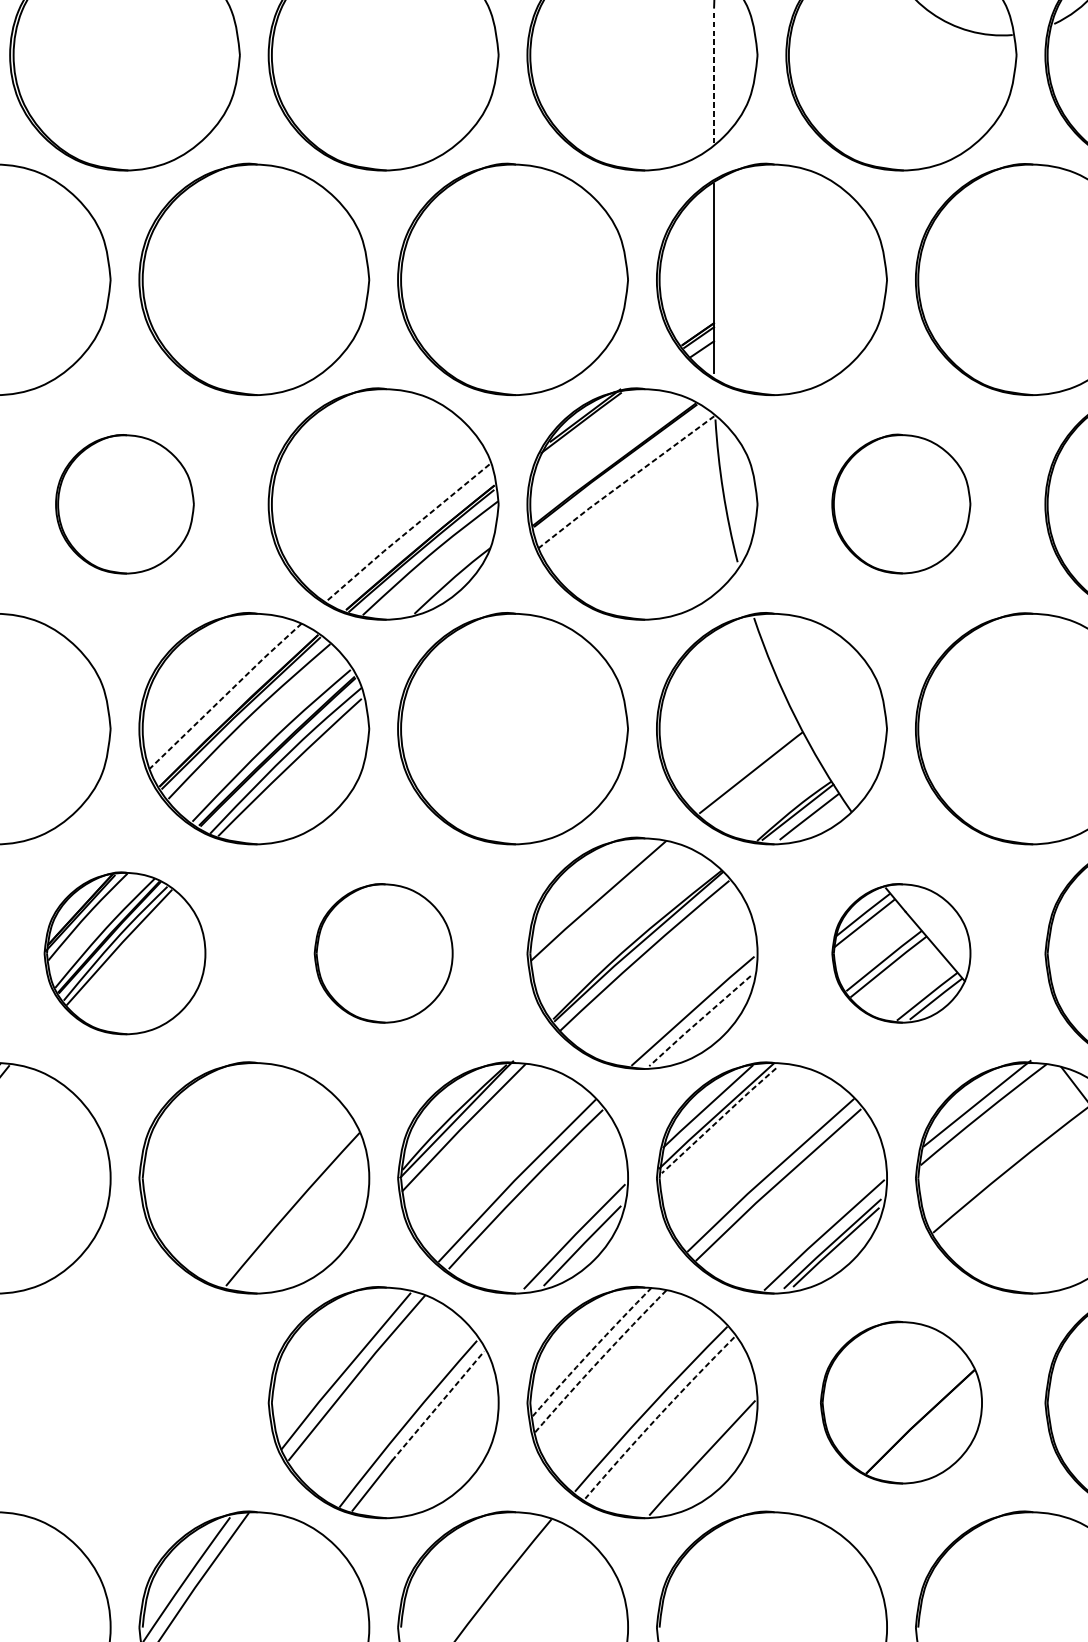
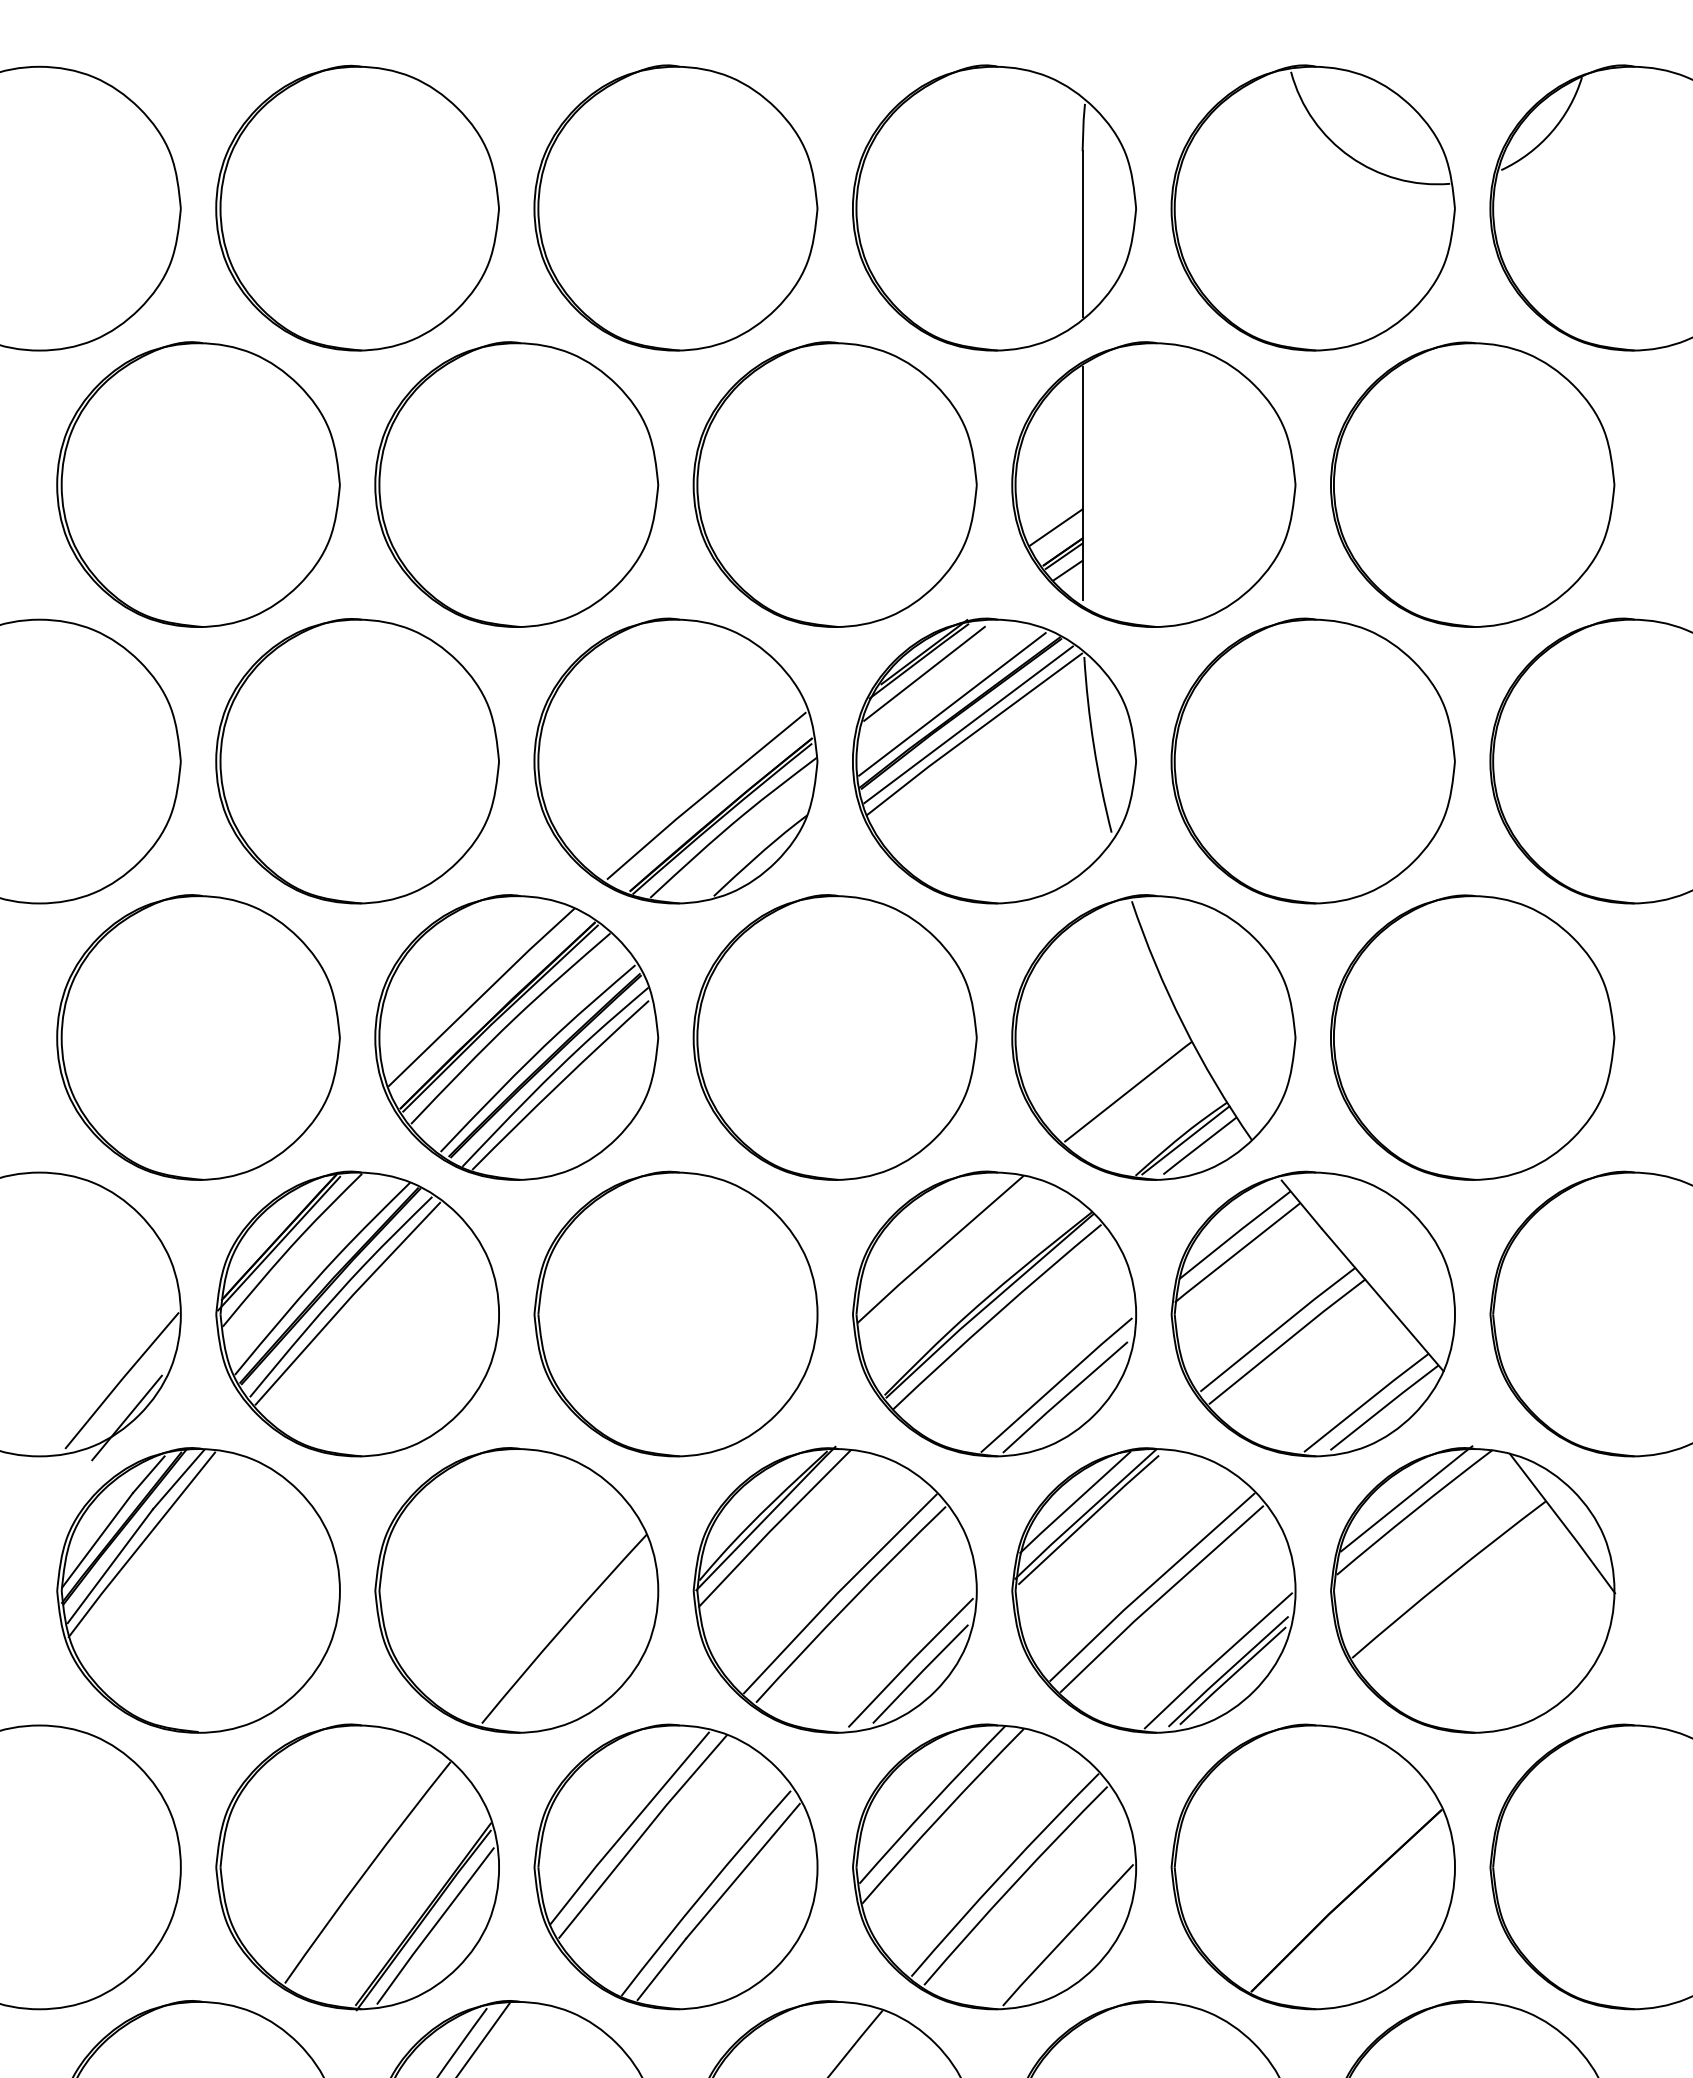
line: (713, 75) -> (1082, 233), dashed -> solid
line: (692, 314) -> (1056, 527), added
line: (585, 432) -> (924, 673), added
line: (608, 458) -> (952, 704), added
line: (621, 474) -> (968, 724), added
line: (625, 482) -> (973, 734), dashed -> solid
part: (900, 503) -> (1312, 760), size x1.67
part: (124, 504) -> (357, 761), size x1.67
line: (407, 532) -> (705, 795), dashed -> solid
line: (225, 695) -> (481, 996), dashed -> solid
part: (124, 952) -> (357, 1313), size x1.43
part: (383, 952) -> (675, 1313), size x1.67
part: (900, 952) -> (1312, 1313), size x1.67
line: (699, 1021) -> (1064, 1397), dashed -> solid
line: (718, 1120) -> (1088, 1519), dashed -> solid
arc: (591, 1351) -> (931, 1803), dashed -> solid
arc: (599, 1360) -> (941, 1815), dashed -> solid
part: (900, 1402) -> (1312, 1866), size x1.43
part: (124, 1403) -> (357, 1867), added
line: (438, 1405) -> (743, 1870), dashed -> solid
arc: (658, 1416) -> (1014, 1884), dashed -> solid

